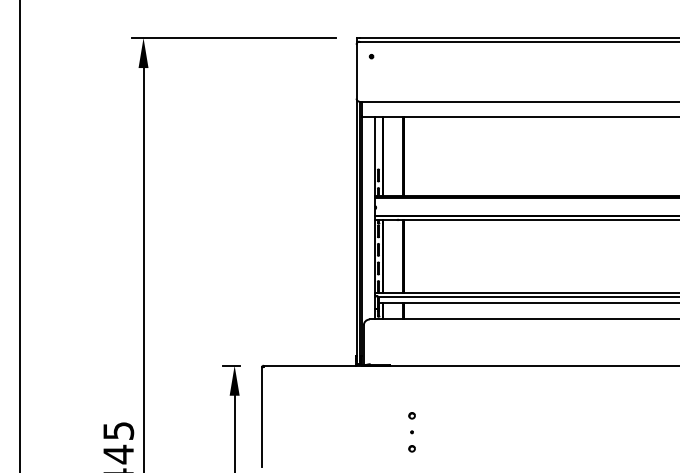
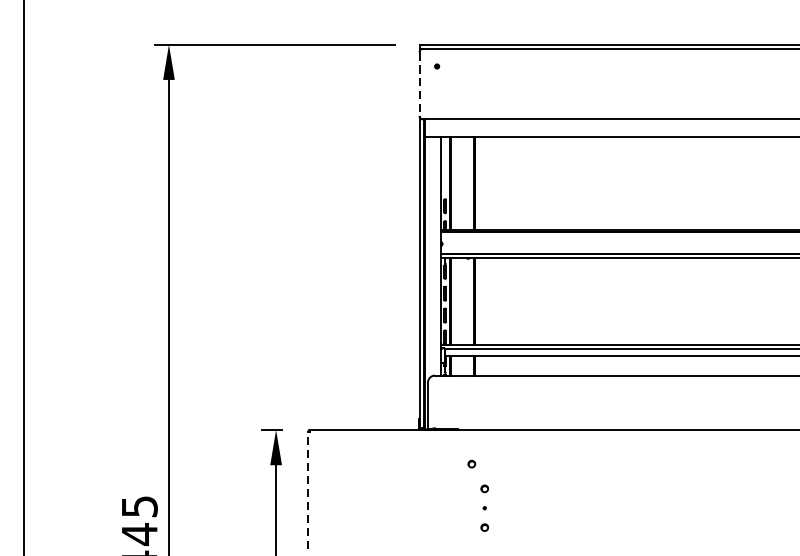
line: (356, 72) -> (419, 85), solid -> dashed
part: (400, 394) -> (471, 463), added
line: (262, 417) -> (308, 490), solid -> dashed

